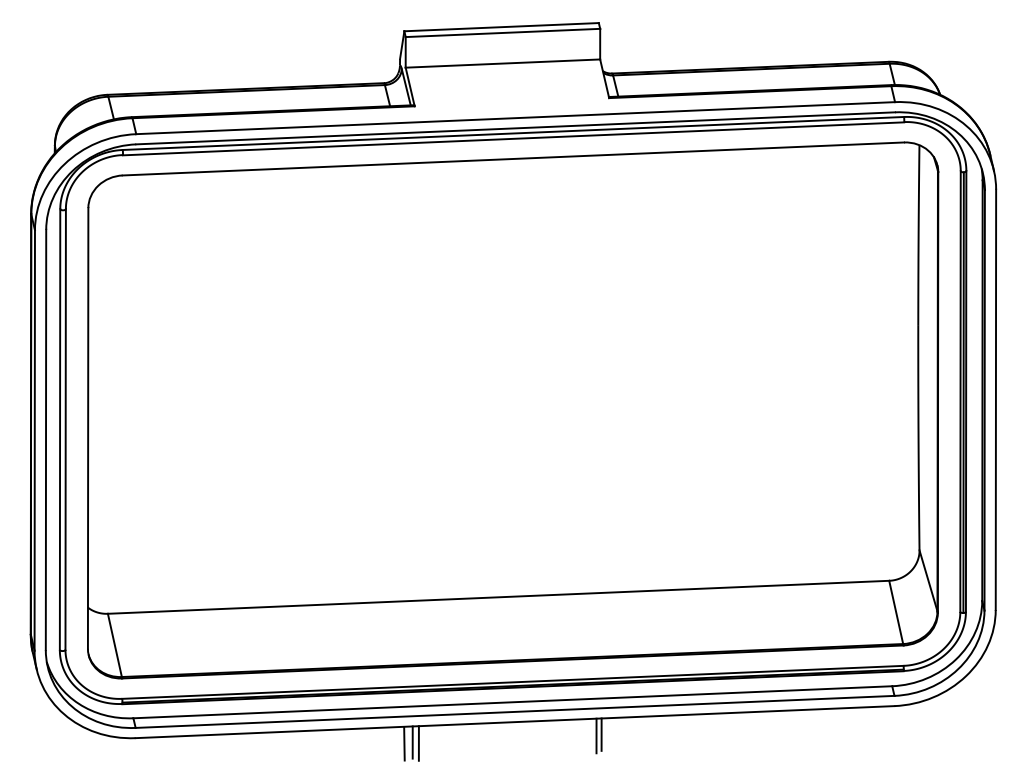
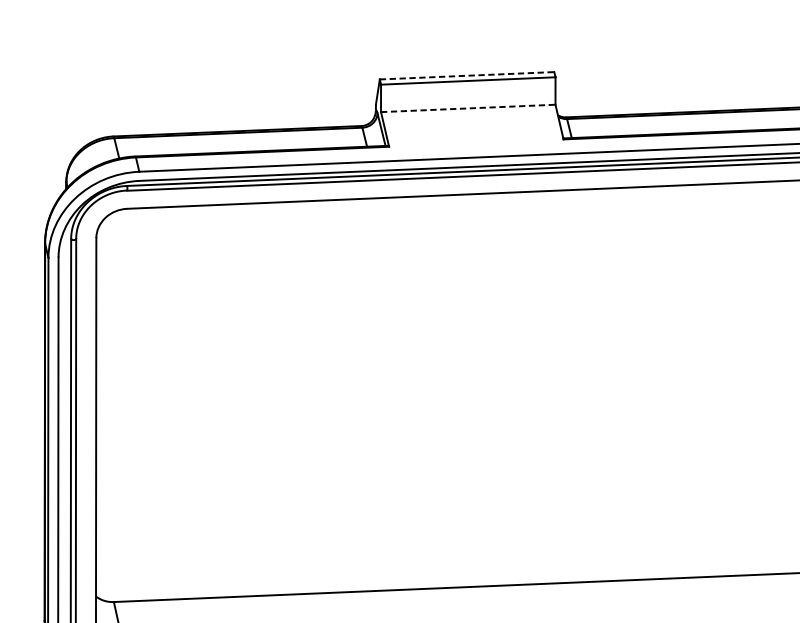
line: (502, 27) -> (467, 76), solid -> dashed
line: (503, 63) -> (468, 108), solid -> dashed

